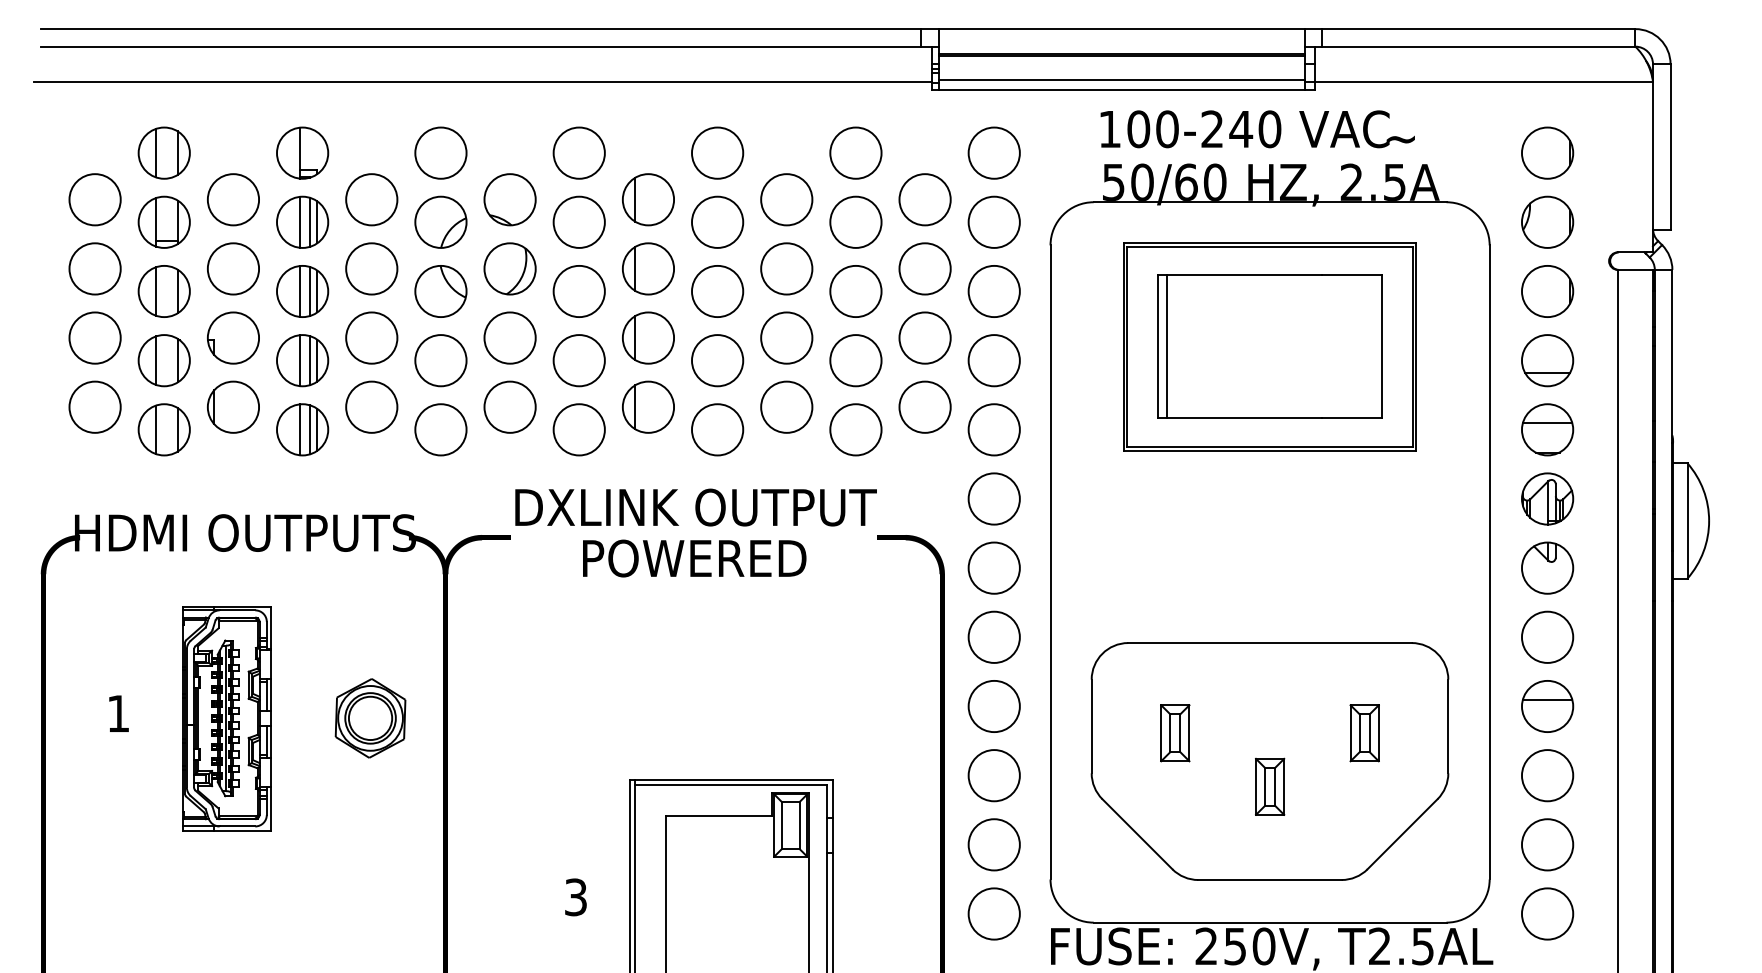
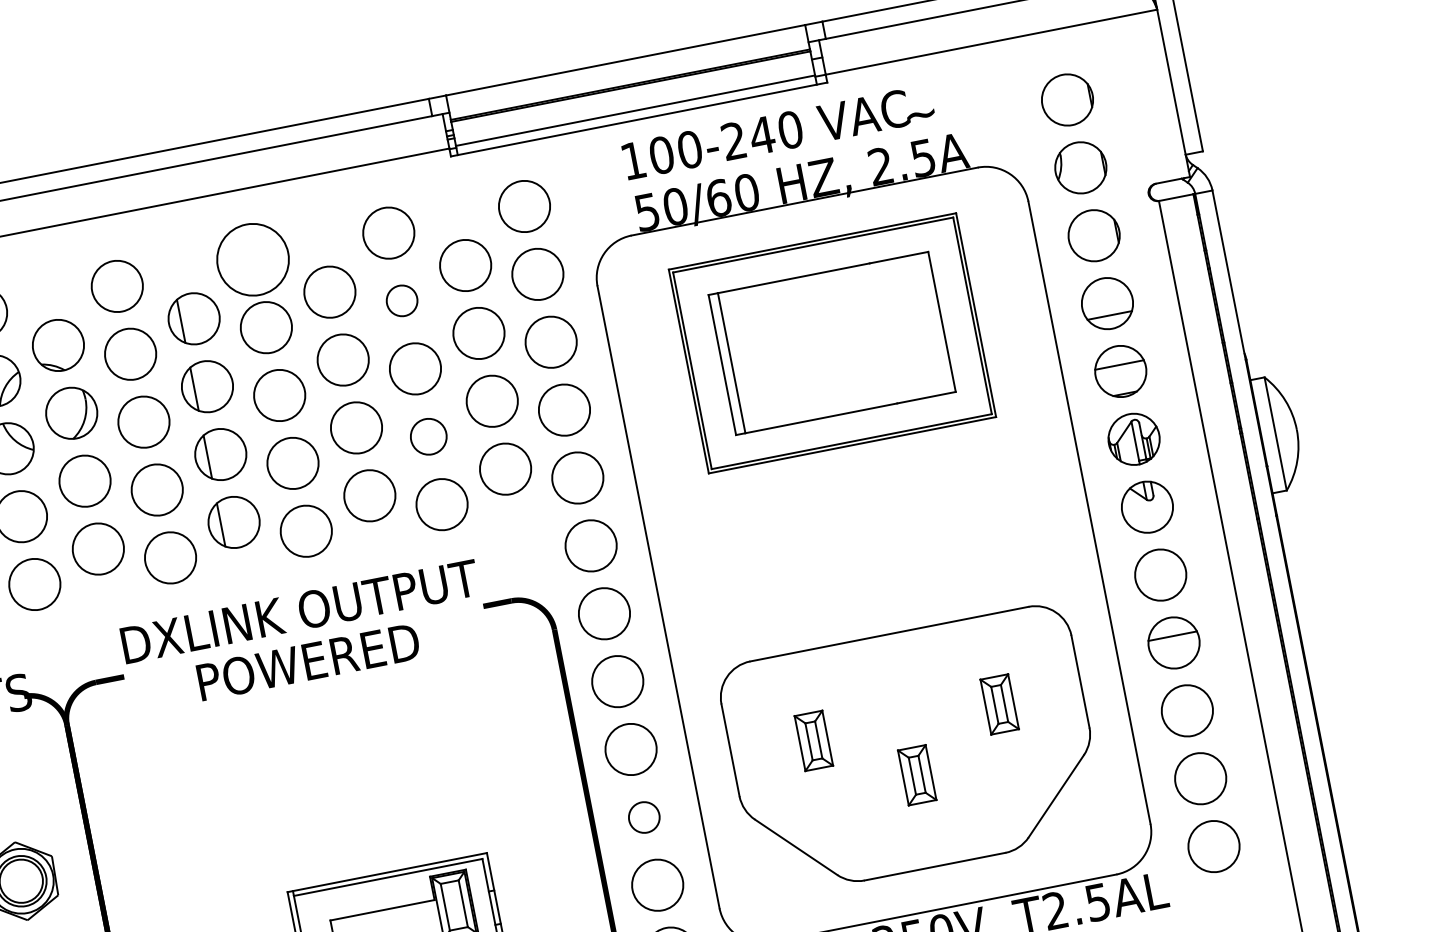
circle: (717, 152) -> (252, 259), size x1.4
circle: (855, 221) -> (401, 300), size x0.6
circle: (855, 360) -> (428, 436), size x0.7
circle: (993, 775) -> (643, 817), size x0.6

